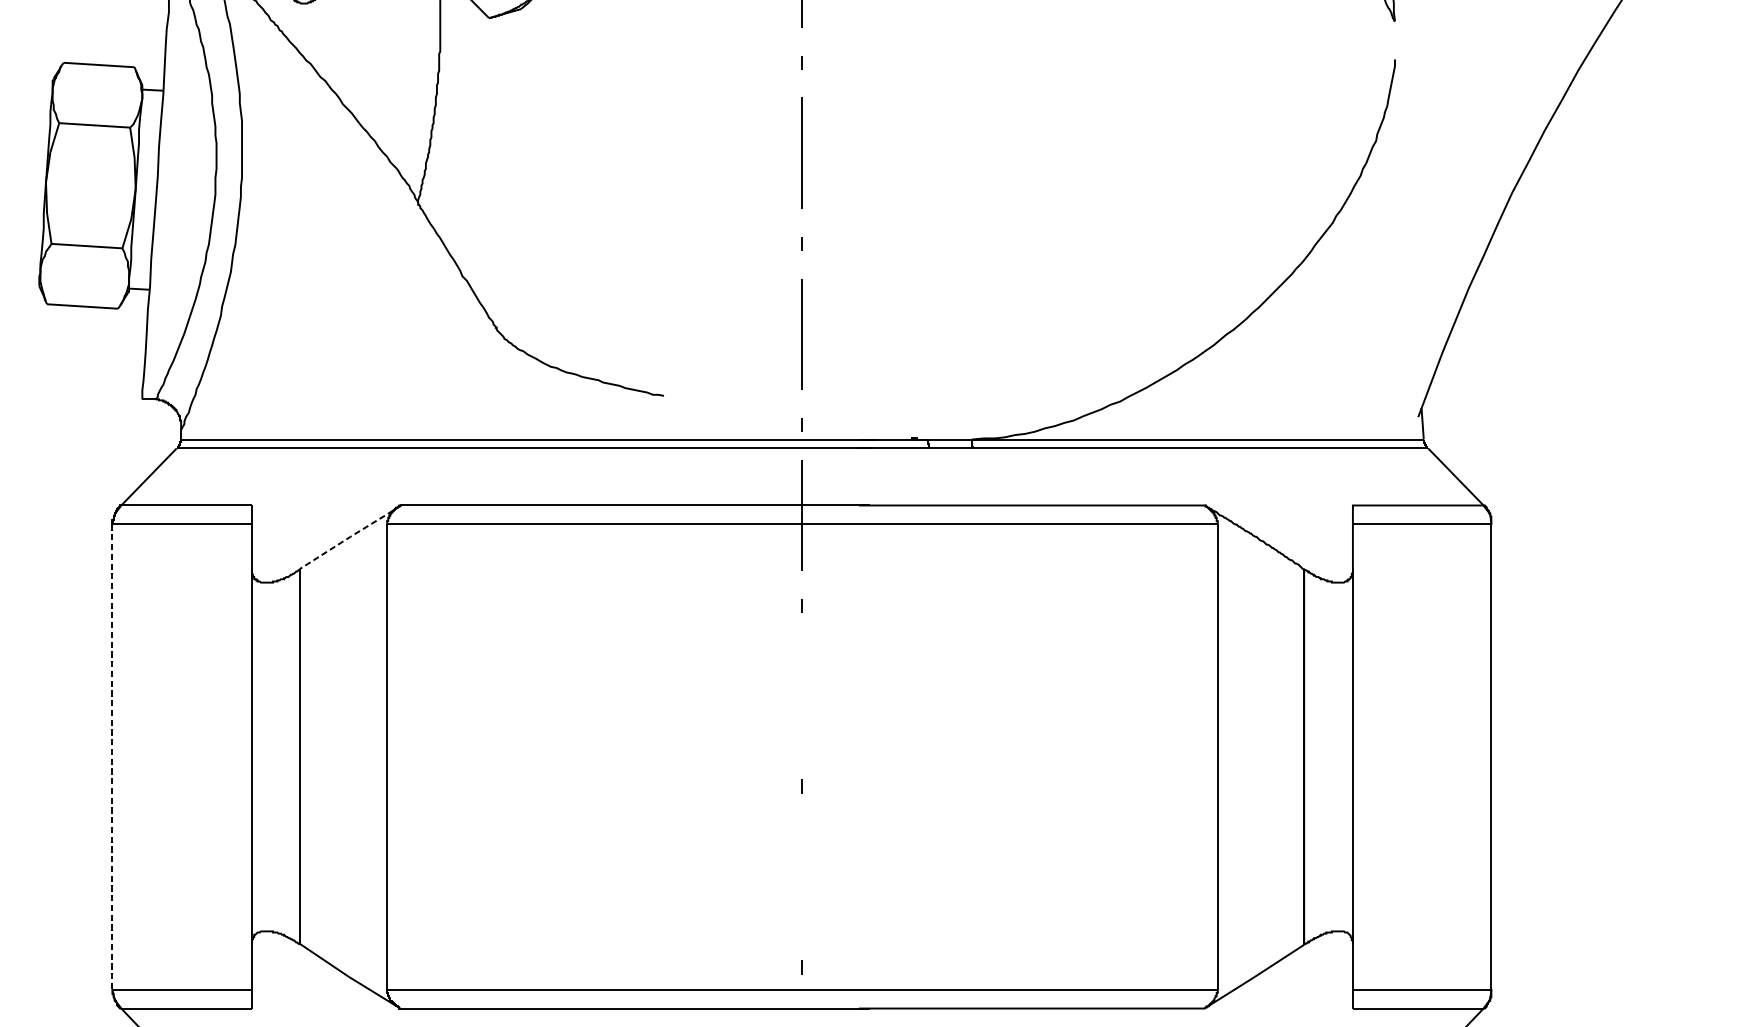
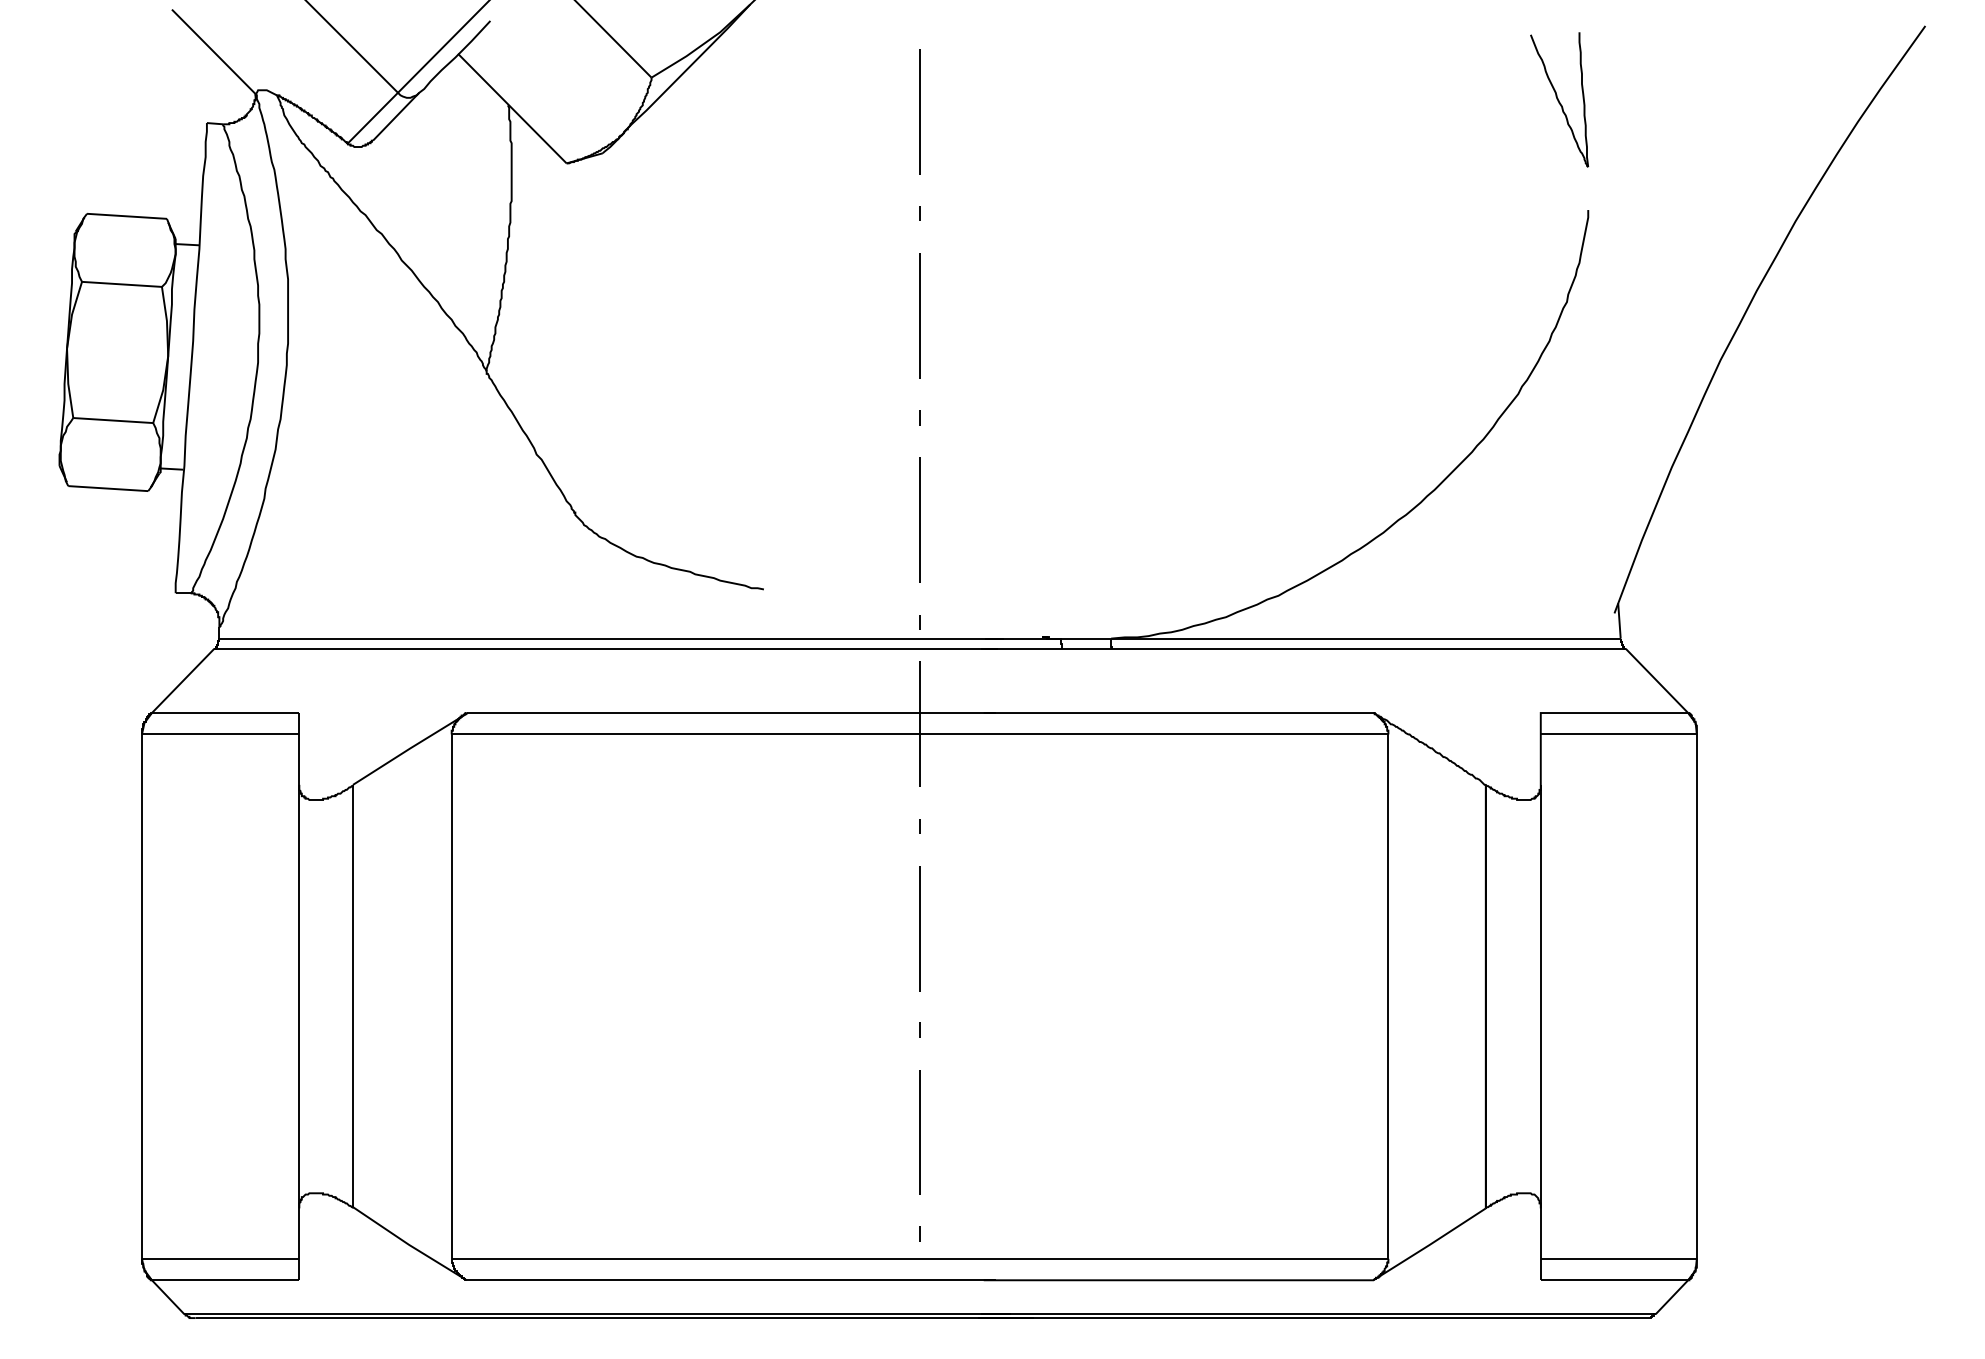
line: (350, 536) -> (410, 748), dashed -> solid
line: (801, 696) -> (919, 928), added
line: (112, 757) -> (141, 997), dashed -> solid
line: (801, 877) -> (919, 1132), added

